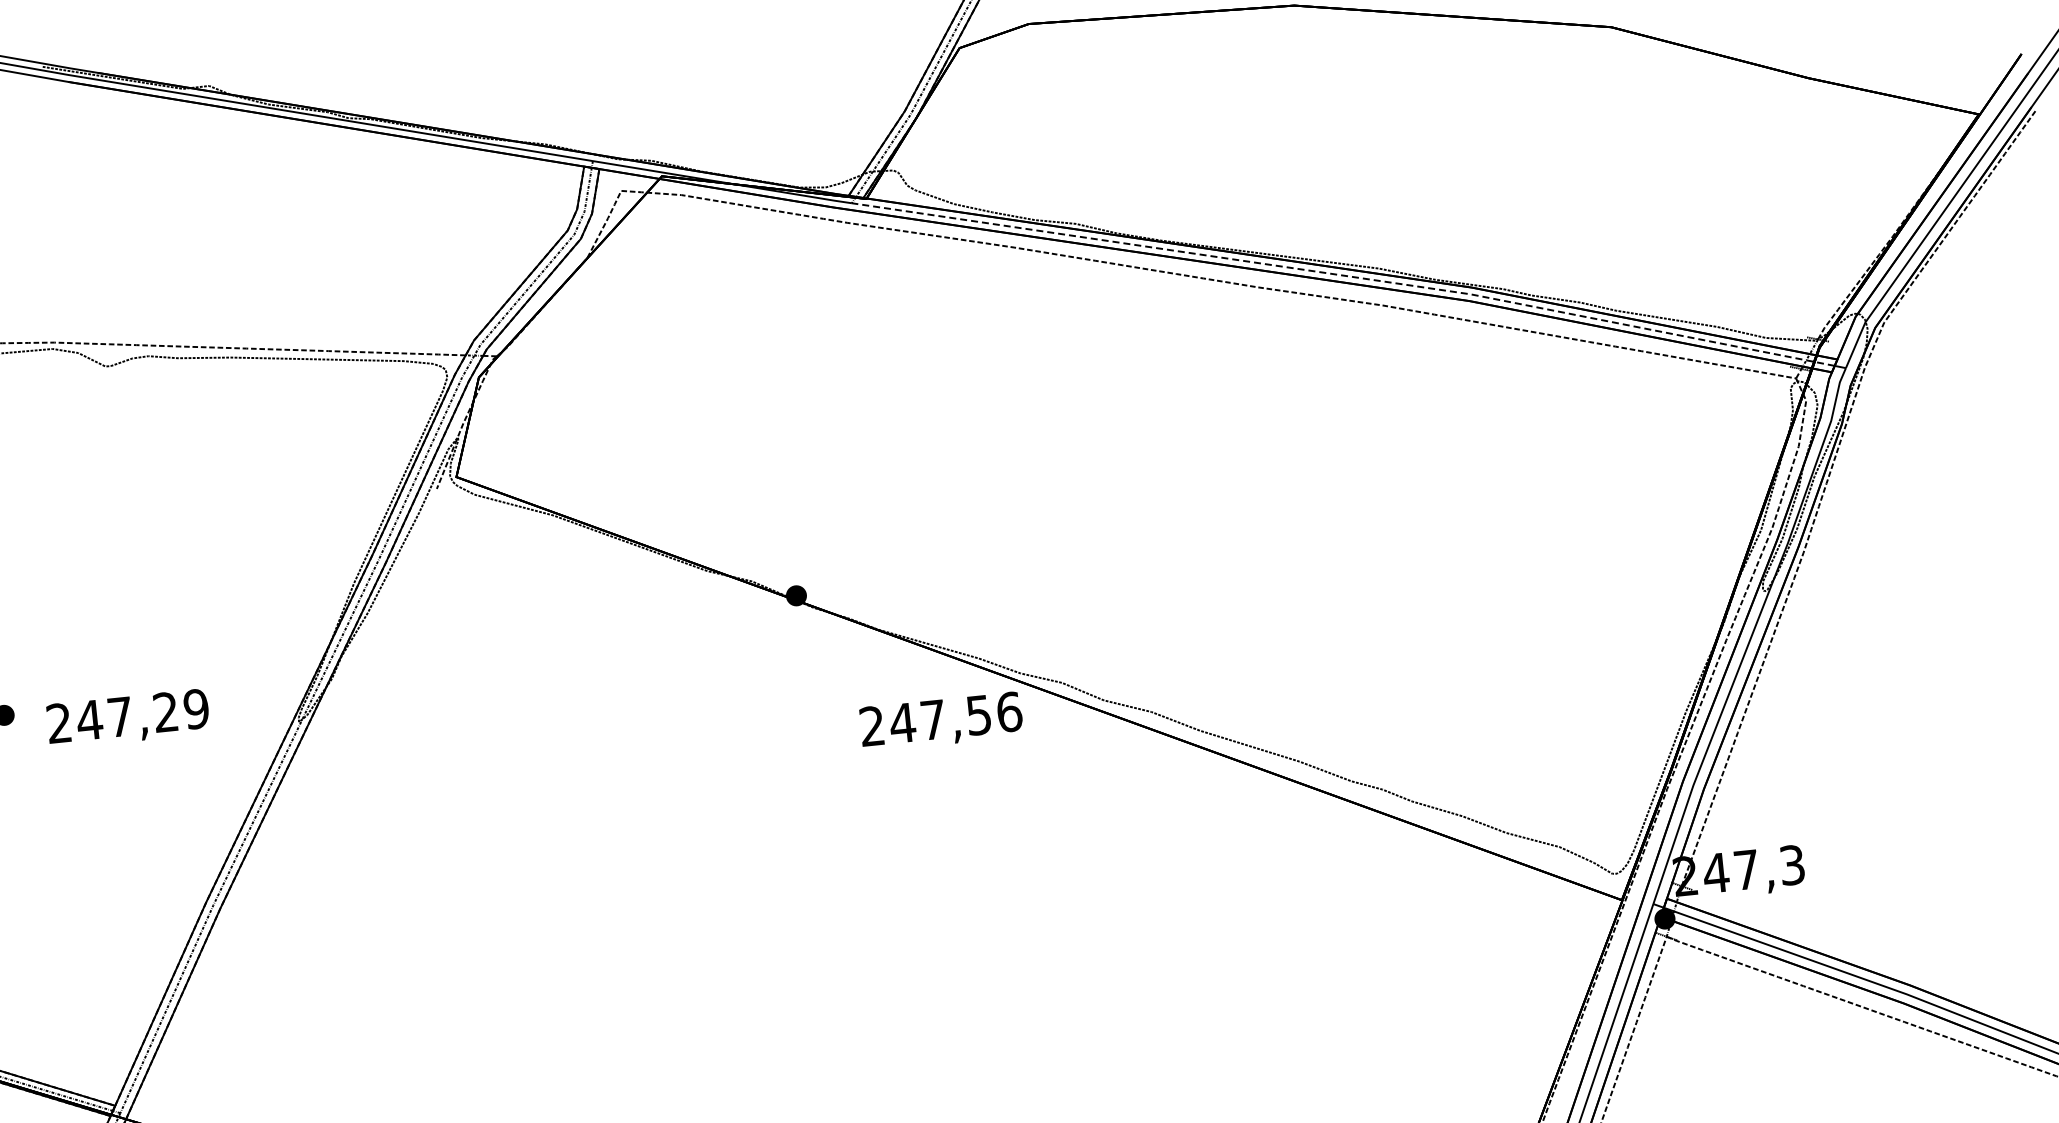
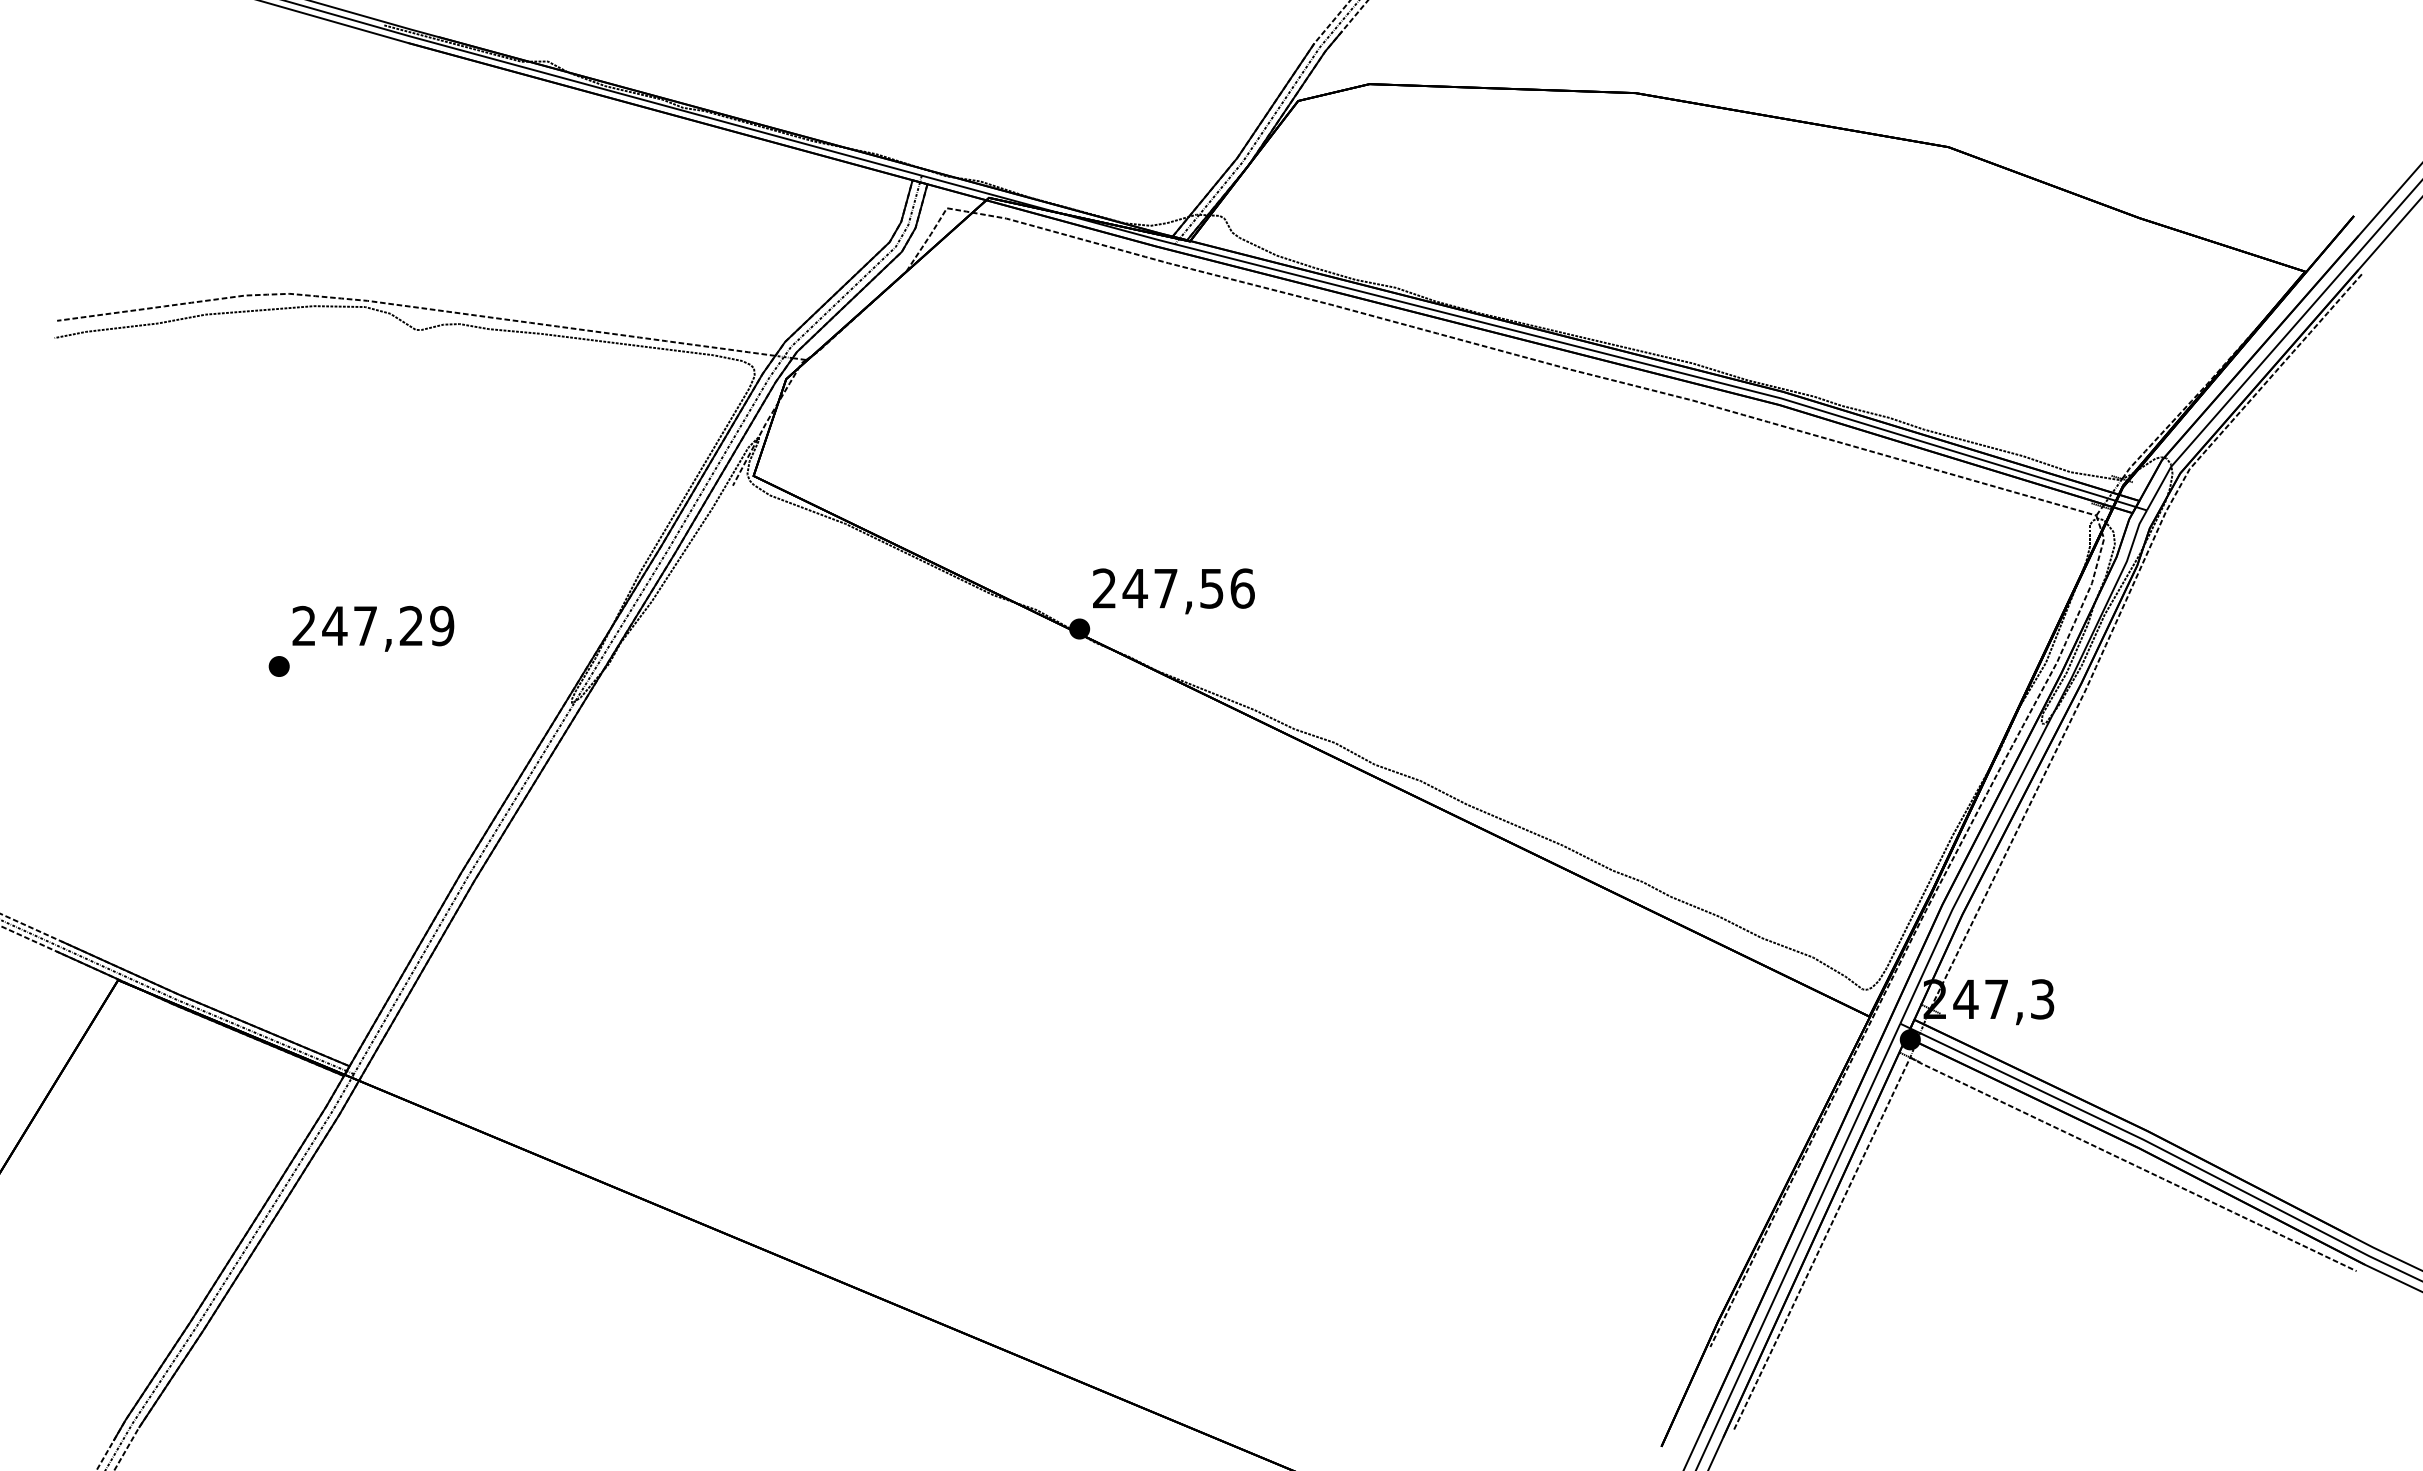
line: (1345, 276) -> (1658, 367), dashed -> solid
text: (128, 718) -> (373, 628), moved
text: (941, 722) -> (1173, 591), moved

